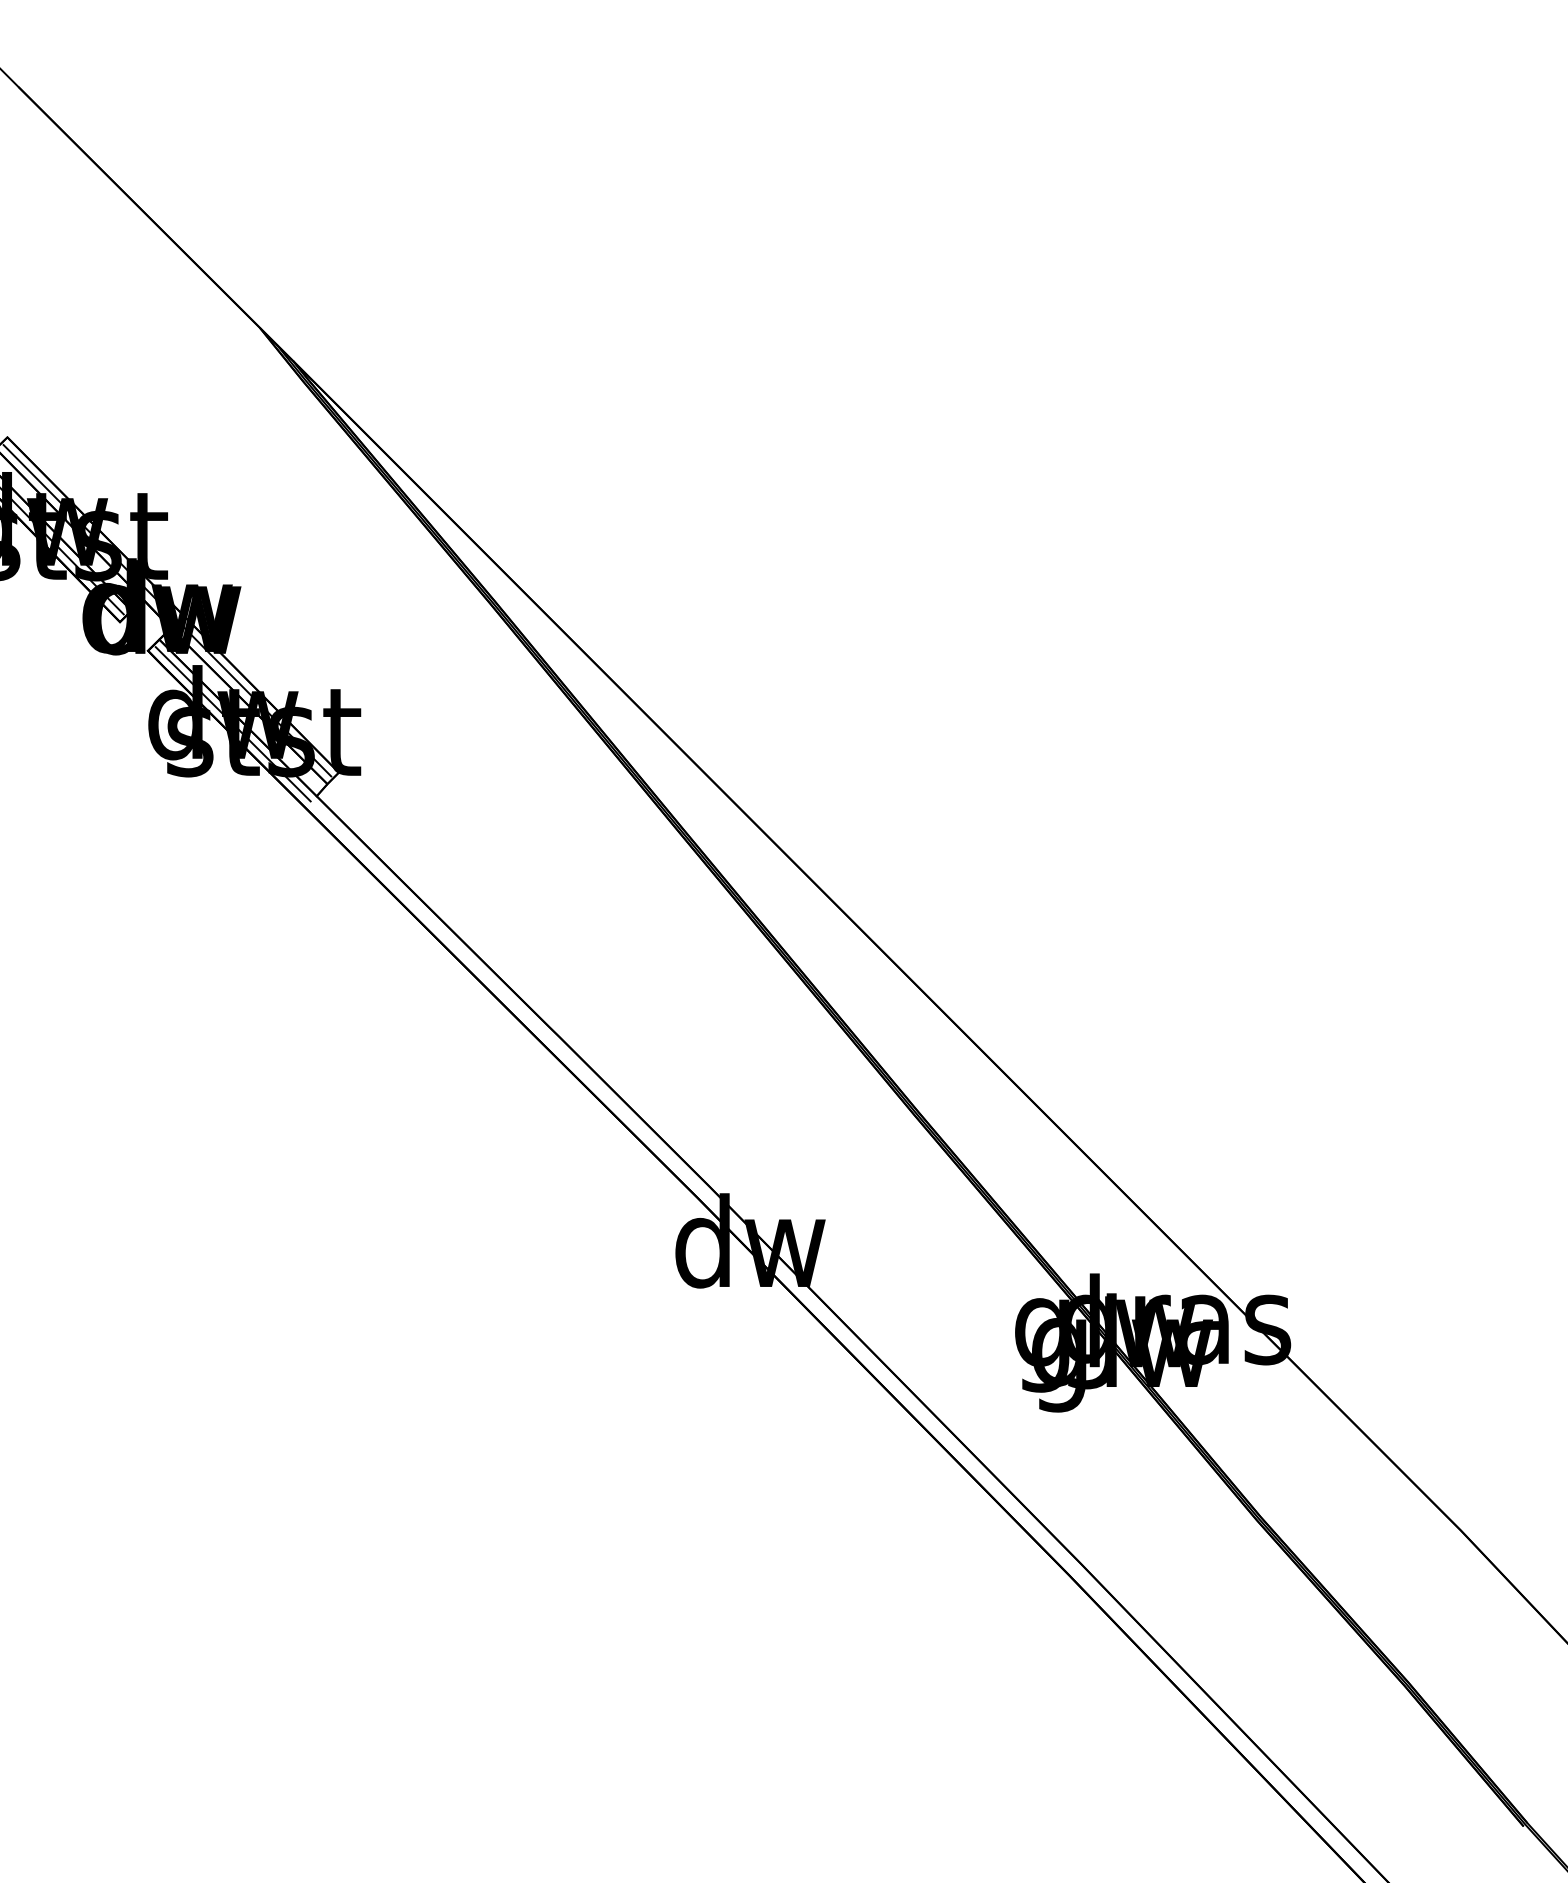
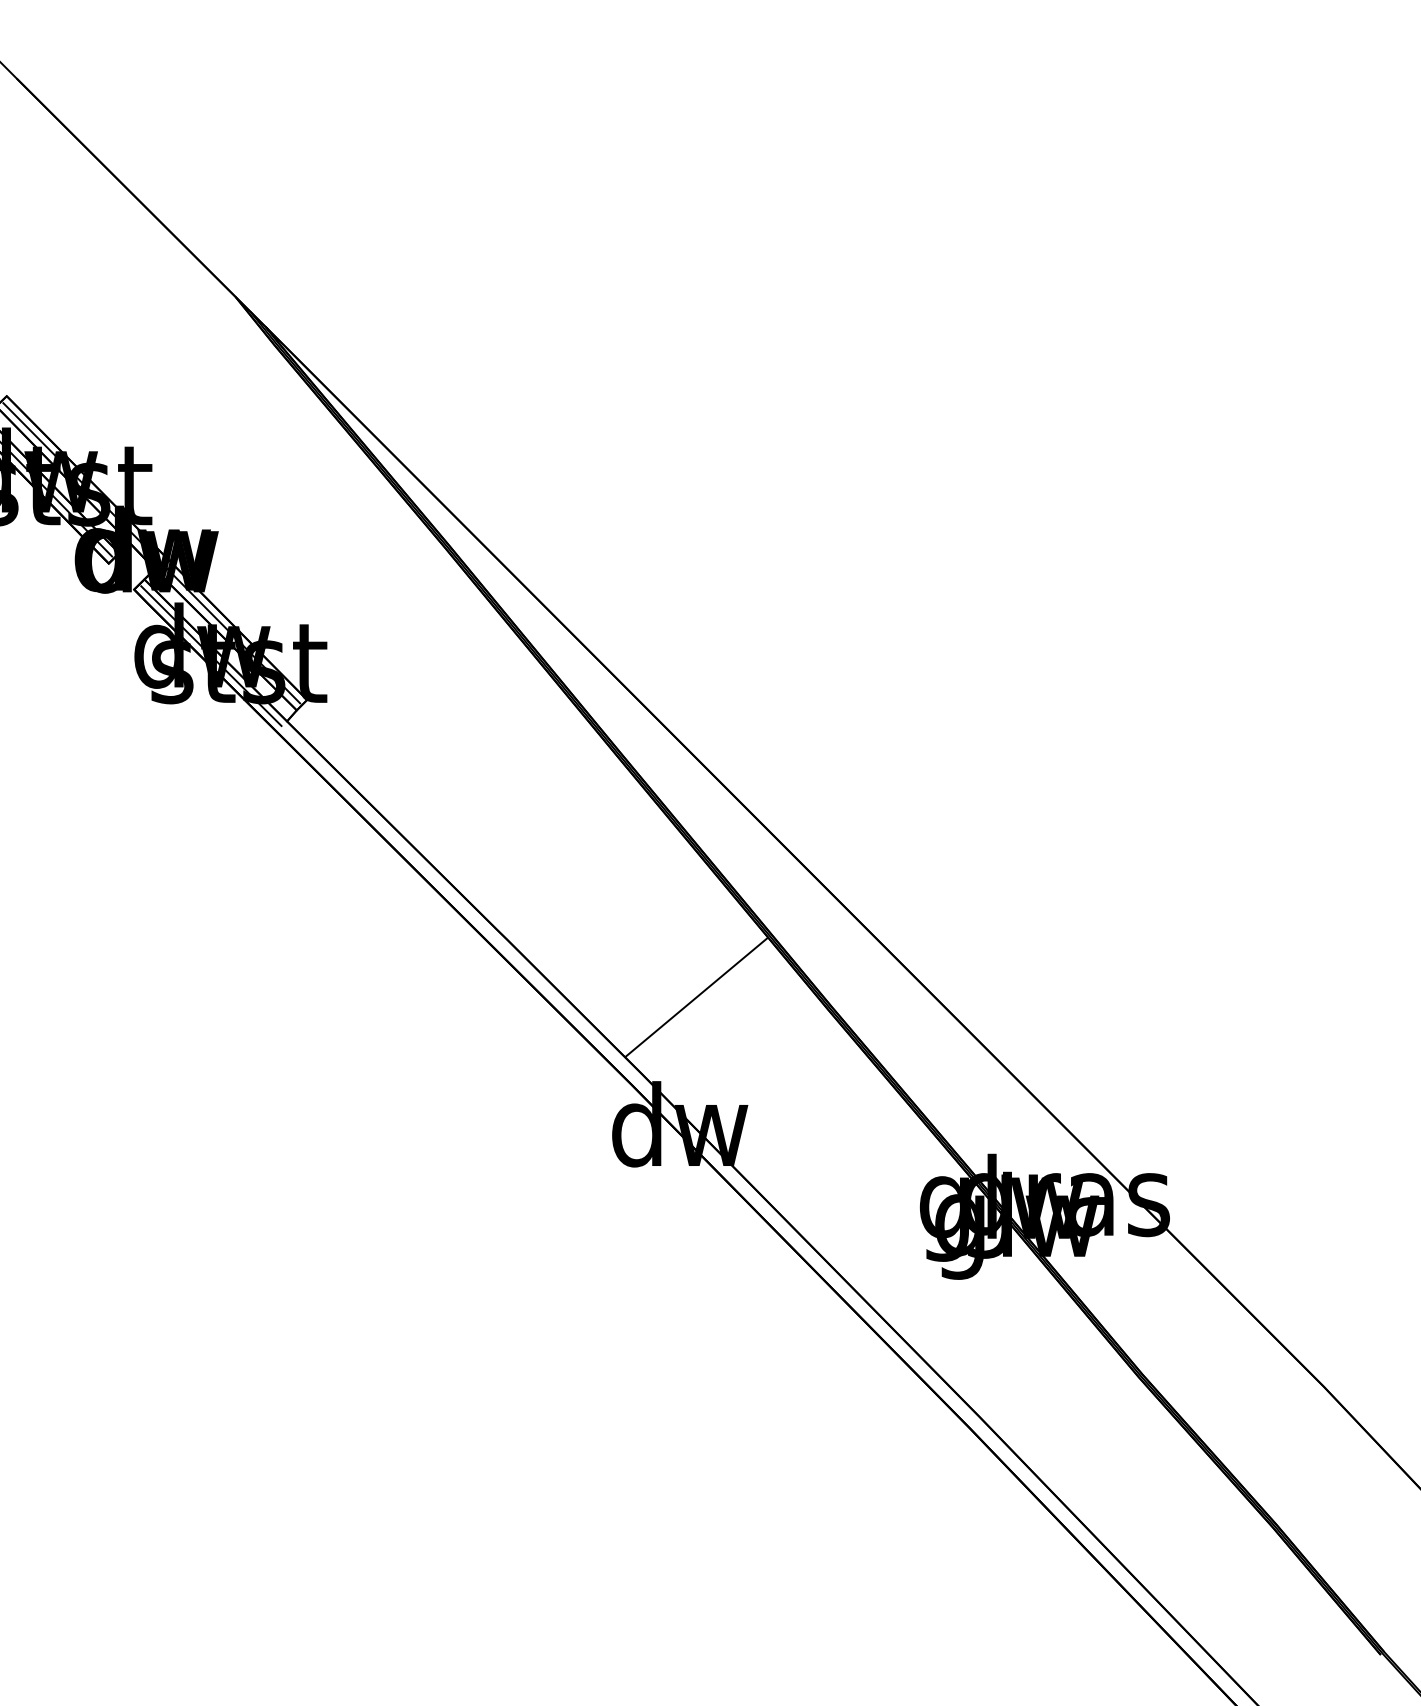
line: (768, 1100) -> (696, 997), added

